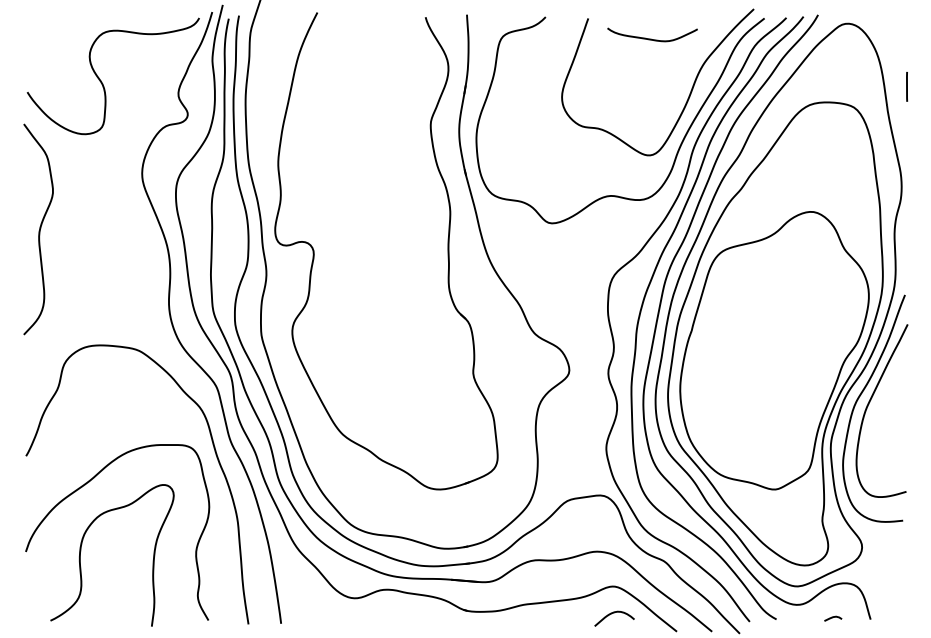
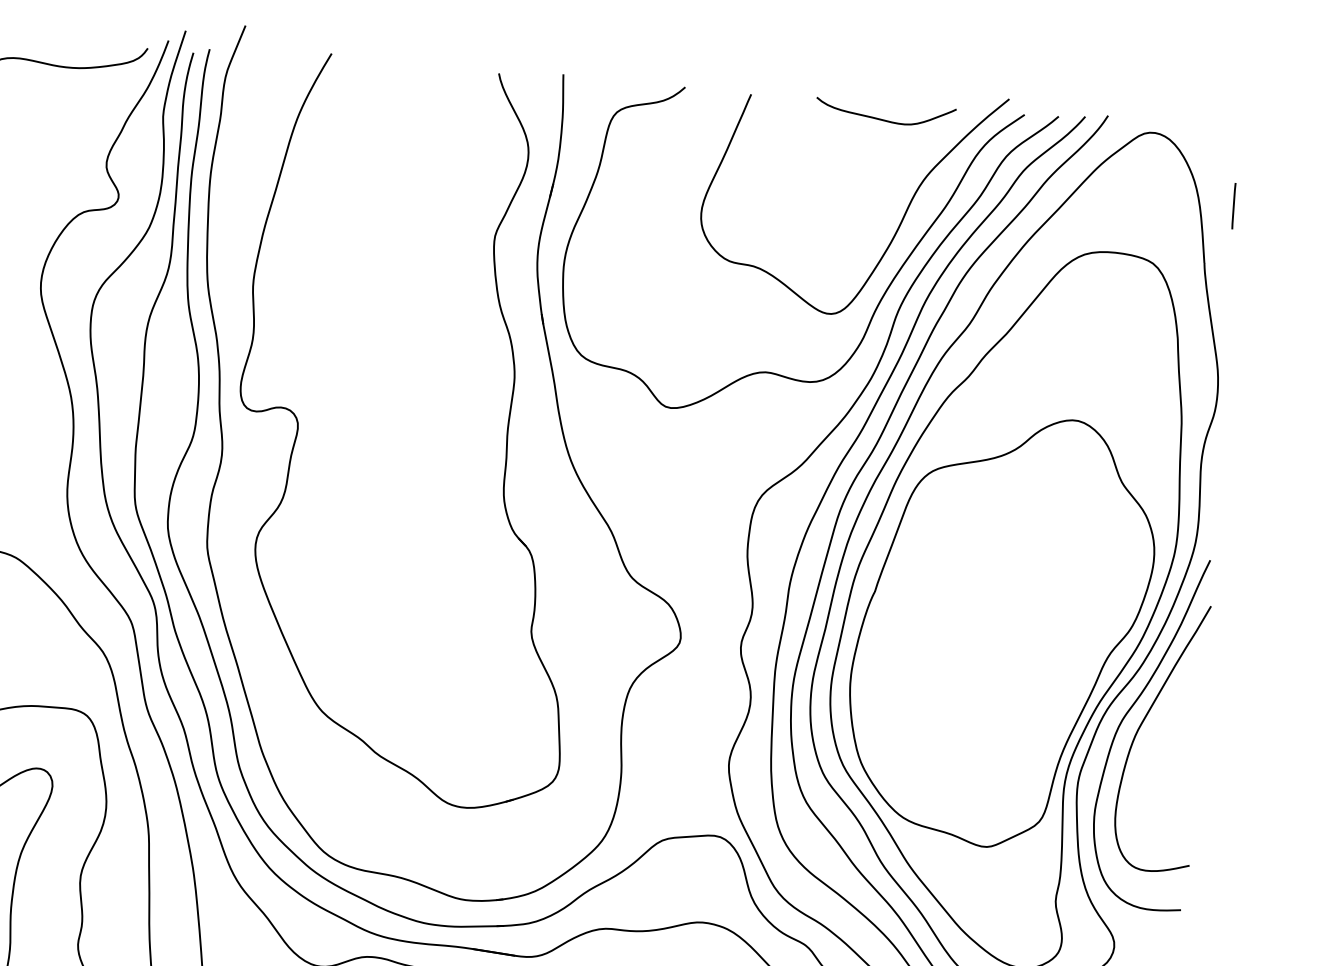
curve: (651, 38) -> (883, 118), moved
line: (907, 86) -> (1234, 205), moved

